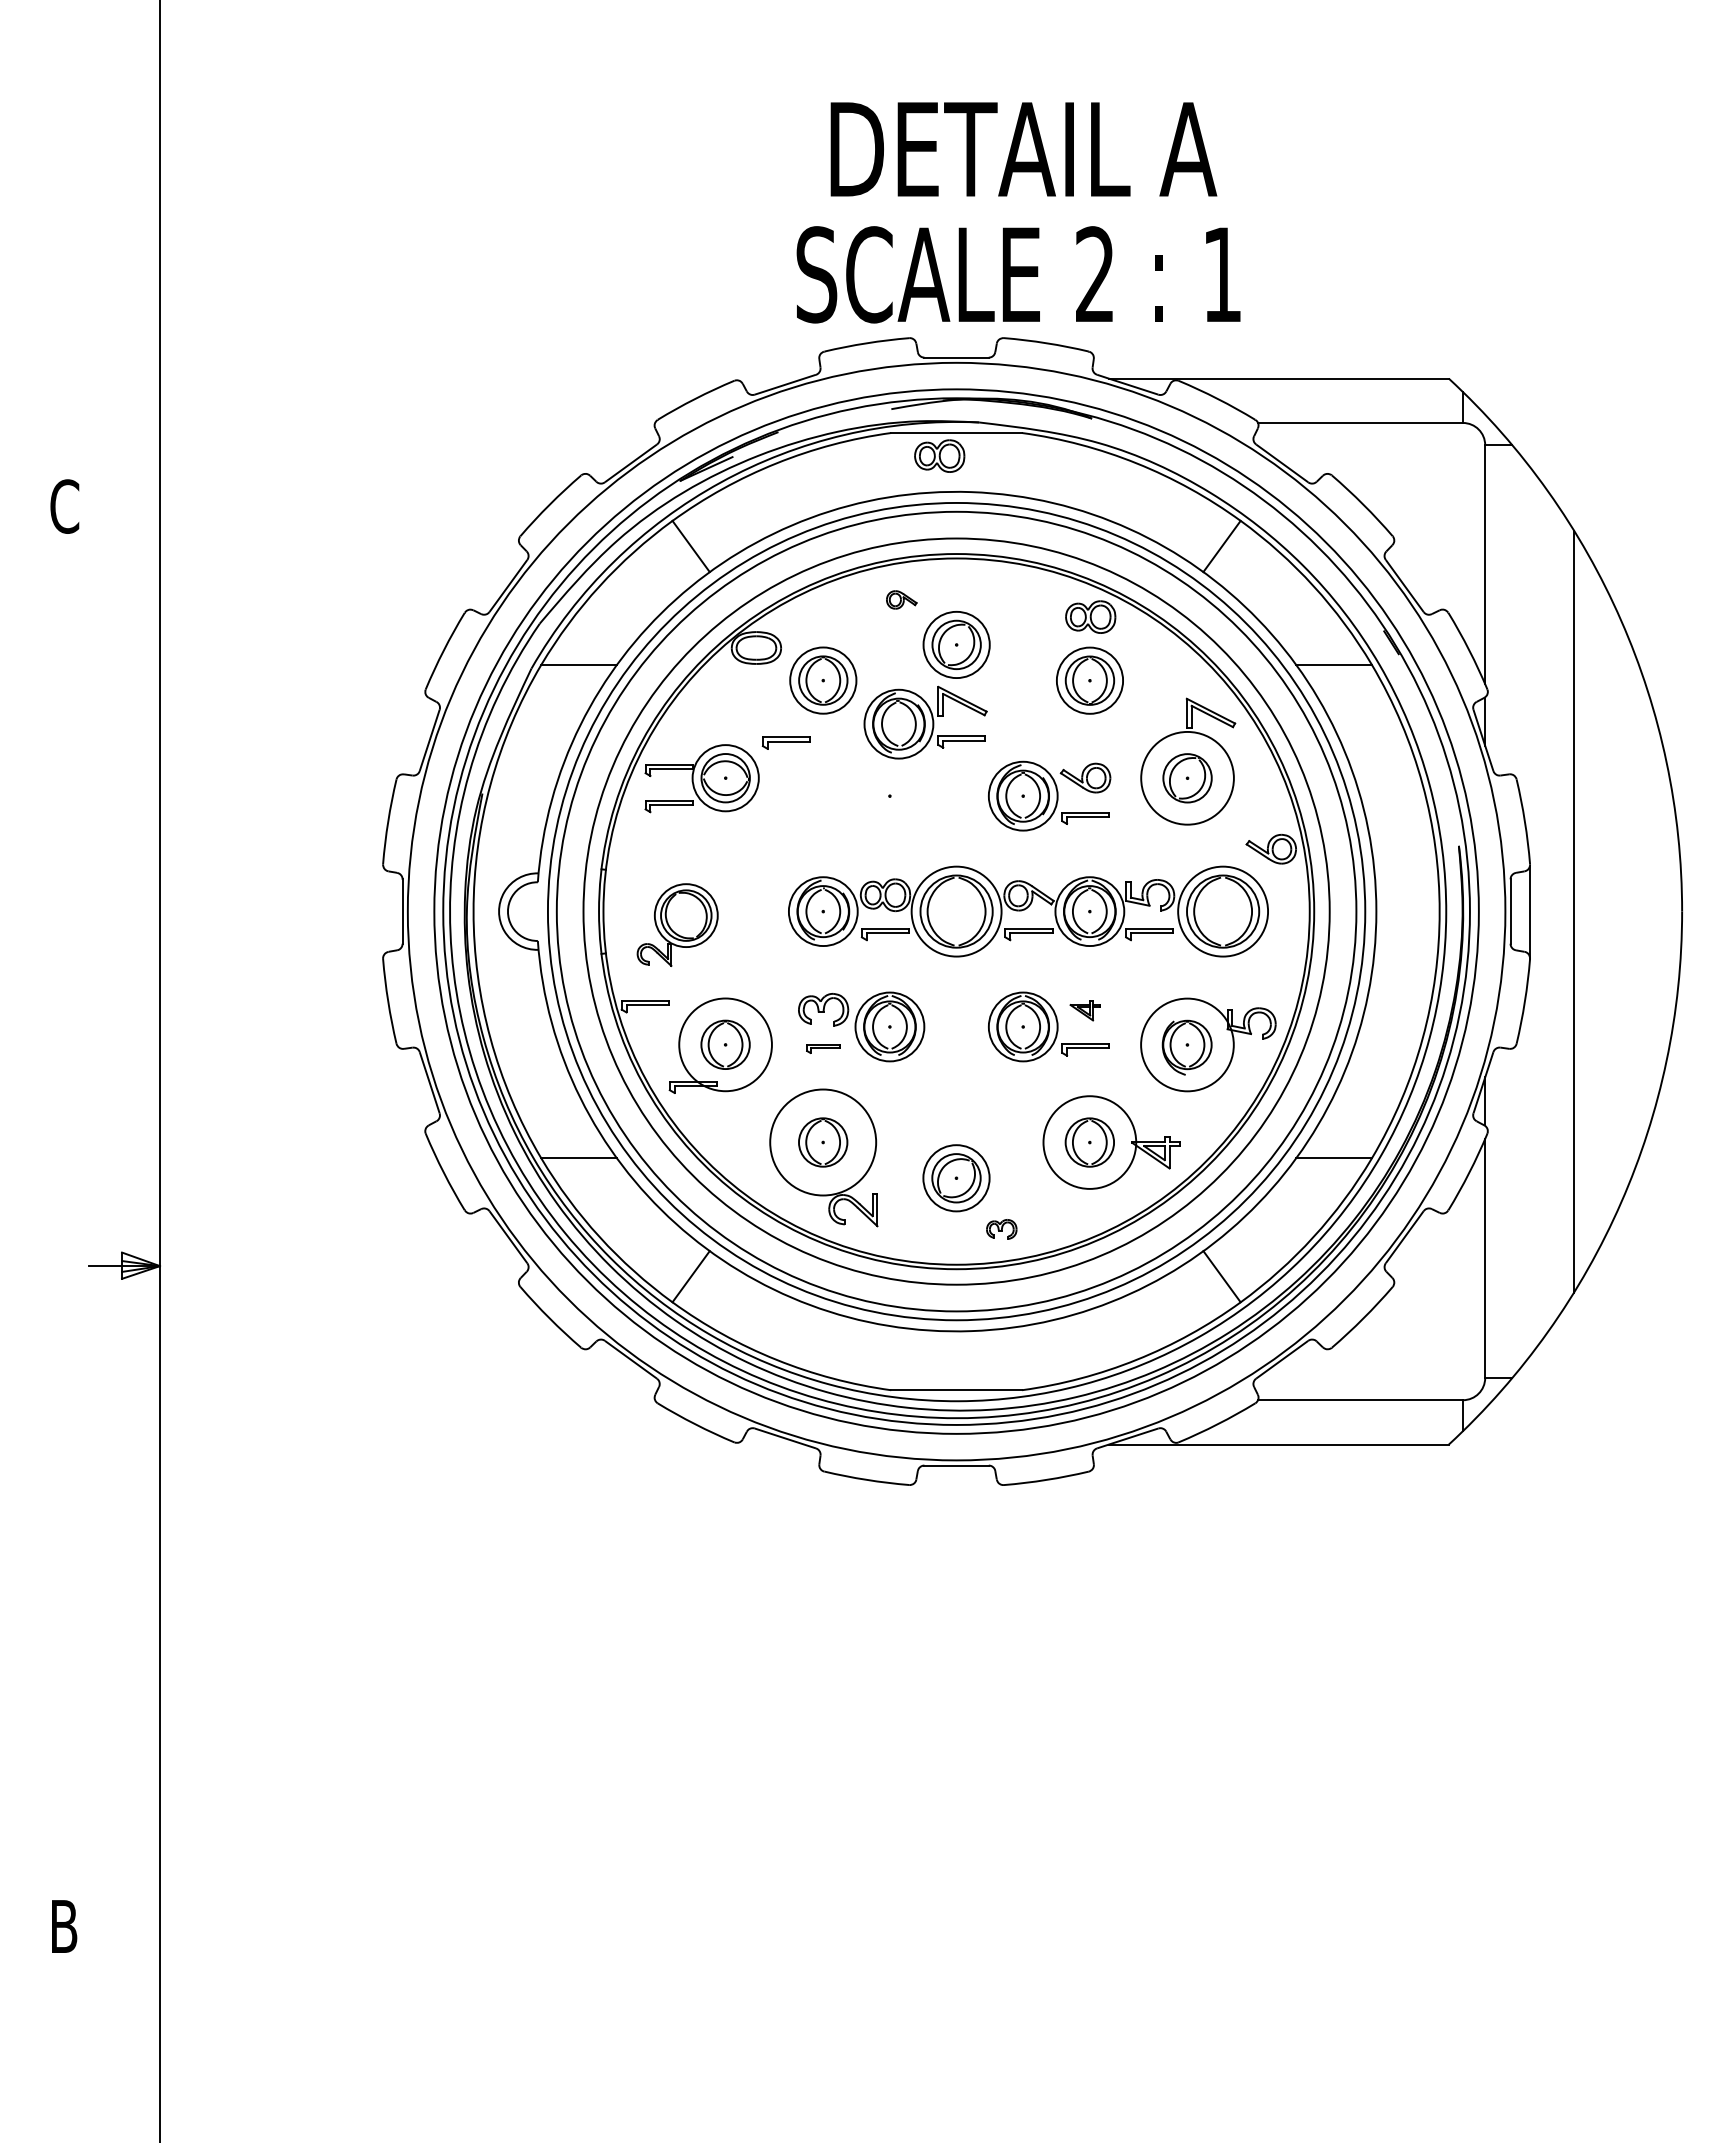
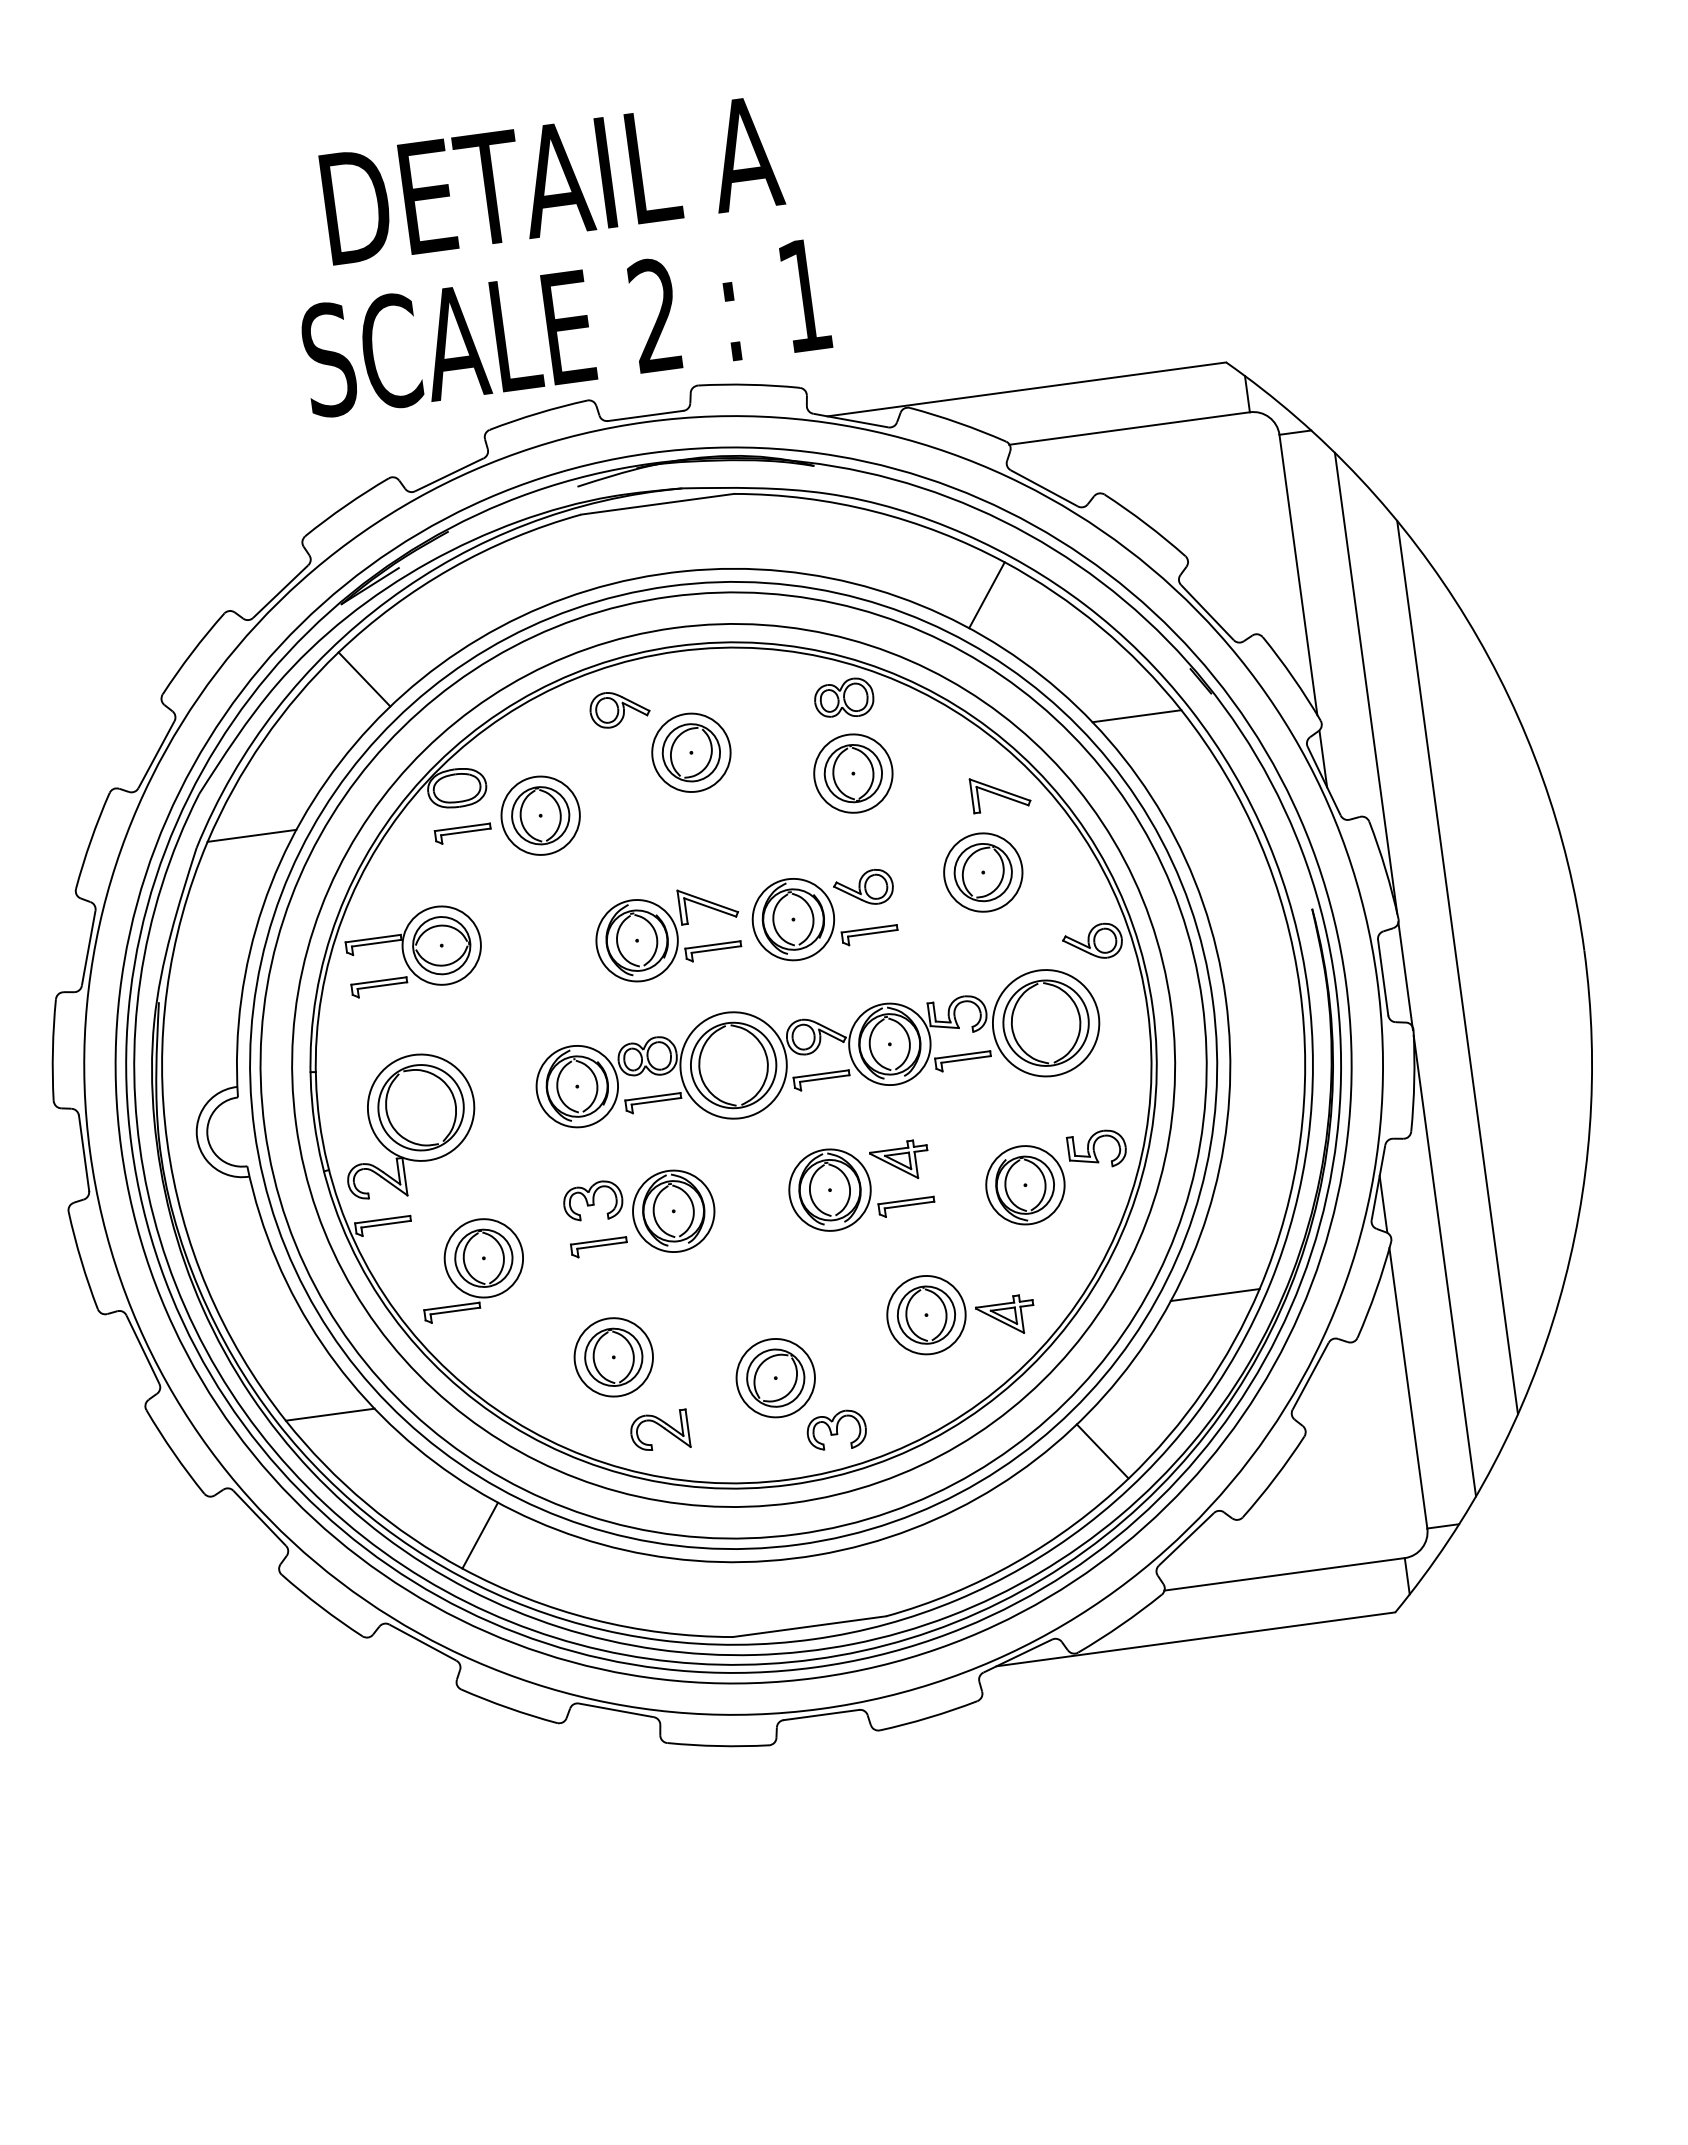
text: (1018, 212) -> (555, 254), moved
part: (939, 455) -> (641, 533), removed
part: (901, 599) -> (619, 708), size x1.67
line: (1529, 662) -> (1365, 682), added
part: (925, 722) -> (668, 934), moved
part: (785, 742) -> (462, 833), moved
circle: (1187, 778) -> (983, 872), size x0.71
part: (677, 924) -> (408, 1124), size x1.43
part: (1084, 1010) -> (899, 1161), size x1.67
circle: (725, 1044) -> (483, 1257), size x0.71
circle: (1187, 1044) -> (1025, 1184), size x0.71
part: (823, 1048) -> (599, 1247), size x1.43
circle: (823, 1142) -> (614, 1357), size x0.62
circle: (1089, 1142) -> (926, 1315), size x0.71
line: (1529, 1159) -> (1444, 1265), added
part: (1001, 1229) -> (836, 1431), size x1.67

